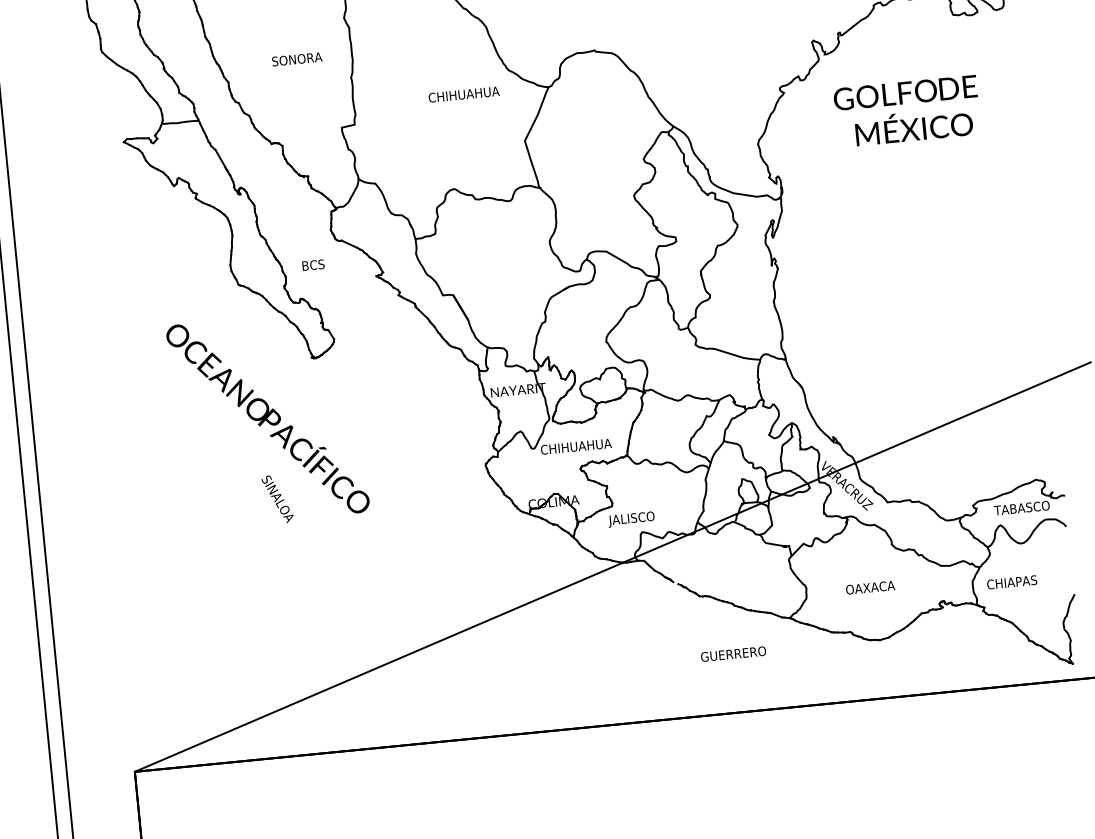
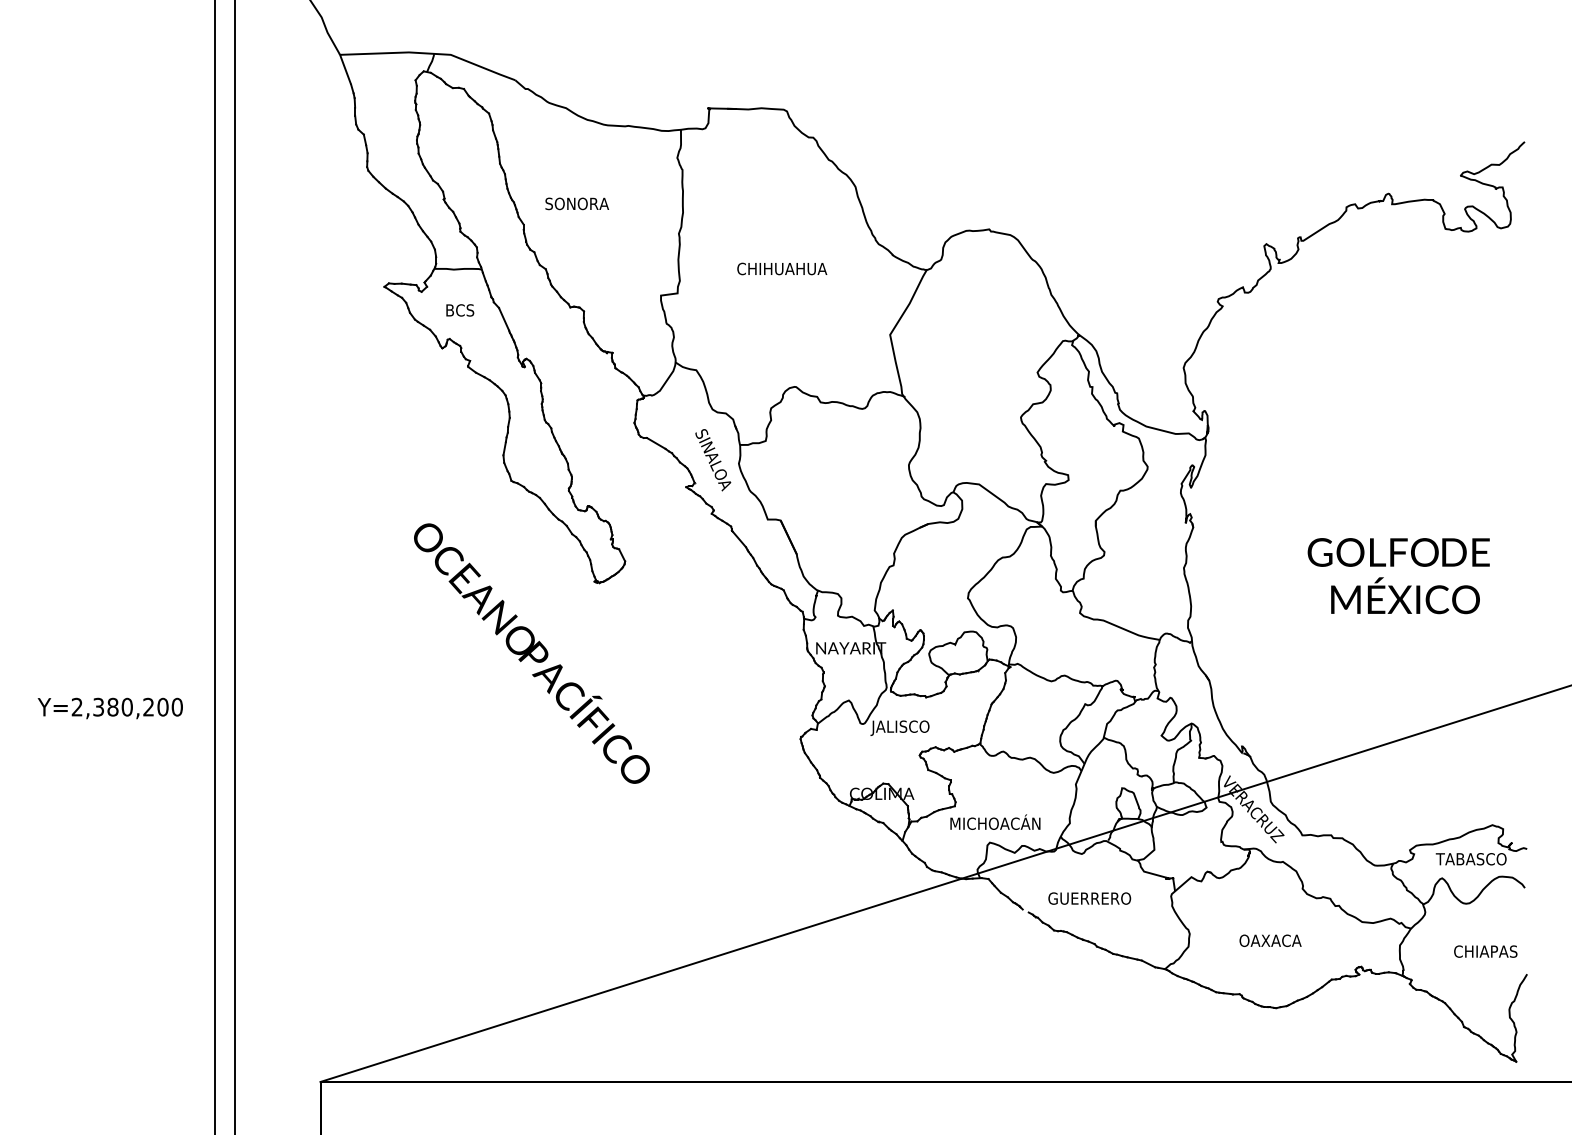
text: (296, 59) -> (576, 203), moved
text: (464, 94) -> (782, 268), moved
text: (907, 111) -> (1398, 576), moved
text: (313, 265) -> (460, 310), moved
text: (575, 447) -> (916, 727), CHIHUAHUA -> JALISCO
text: (277, 499) -> (713, 460), moved
text: (644, 516) -> (994, 823), JALISCO -> MICHOACÁN
text: (1011, 582) -> (1485, 951), moved
text: (733, 654) -> (1089, 898), moved

